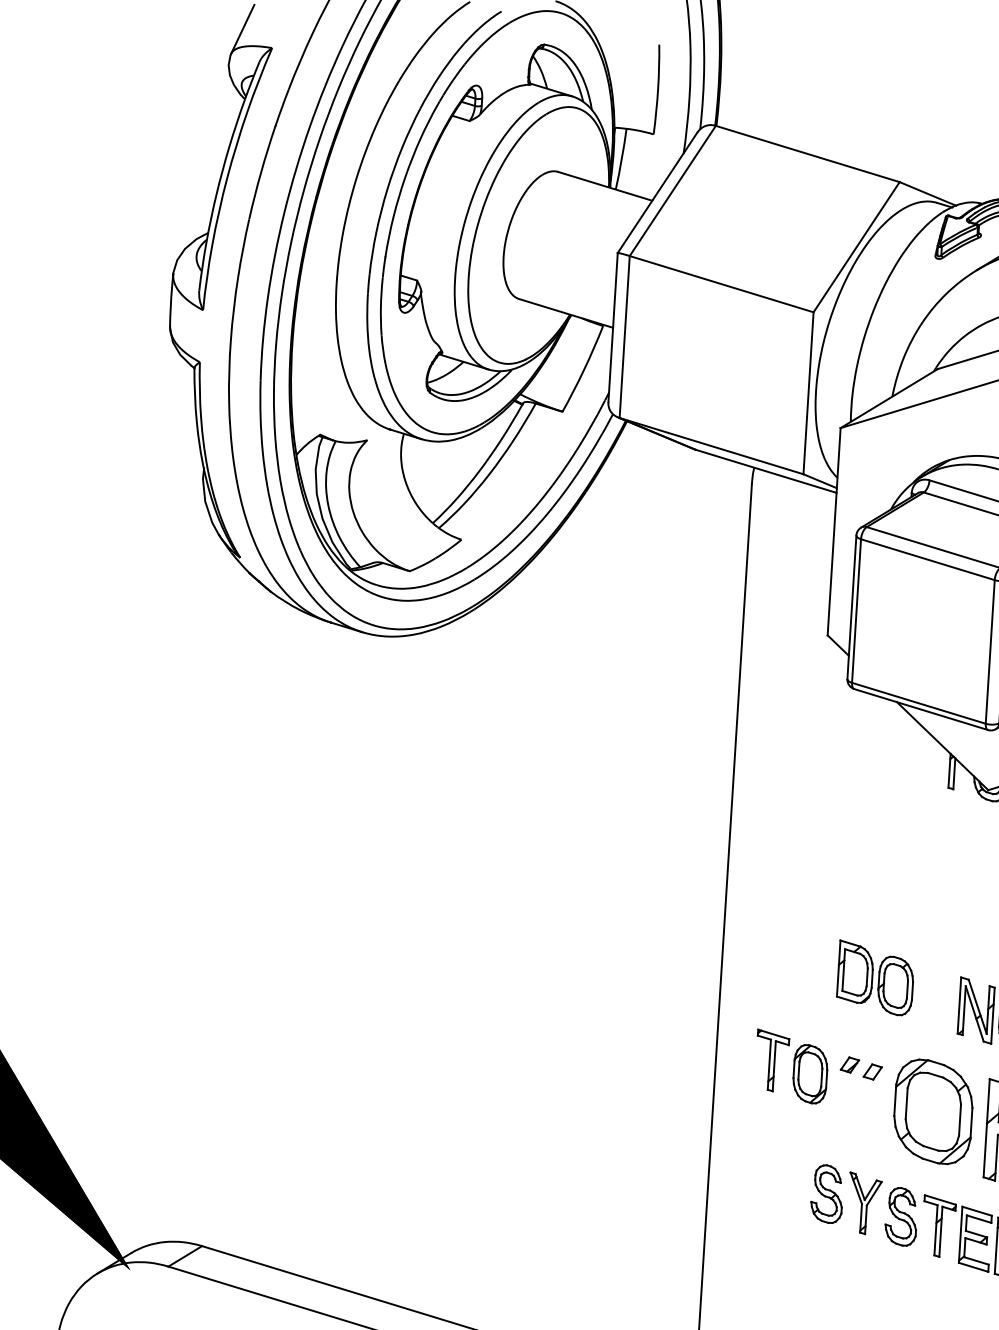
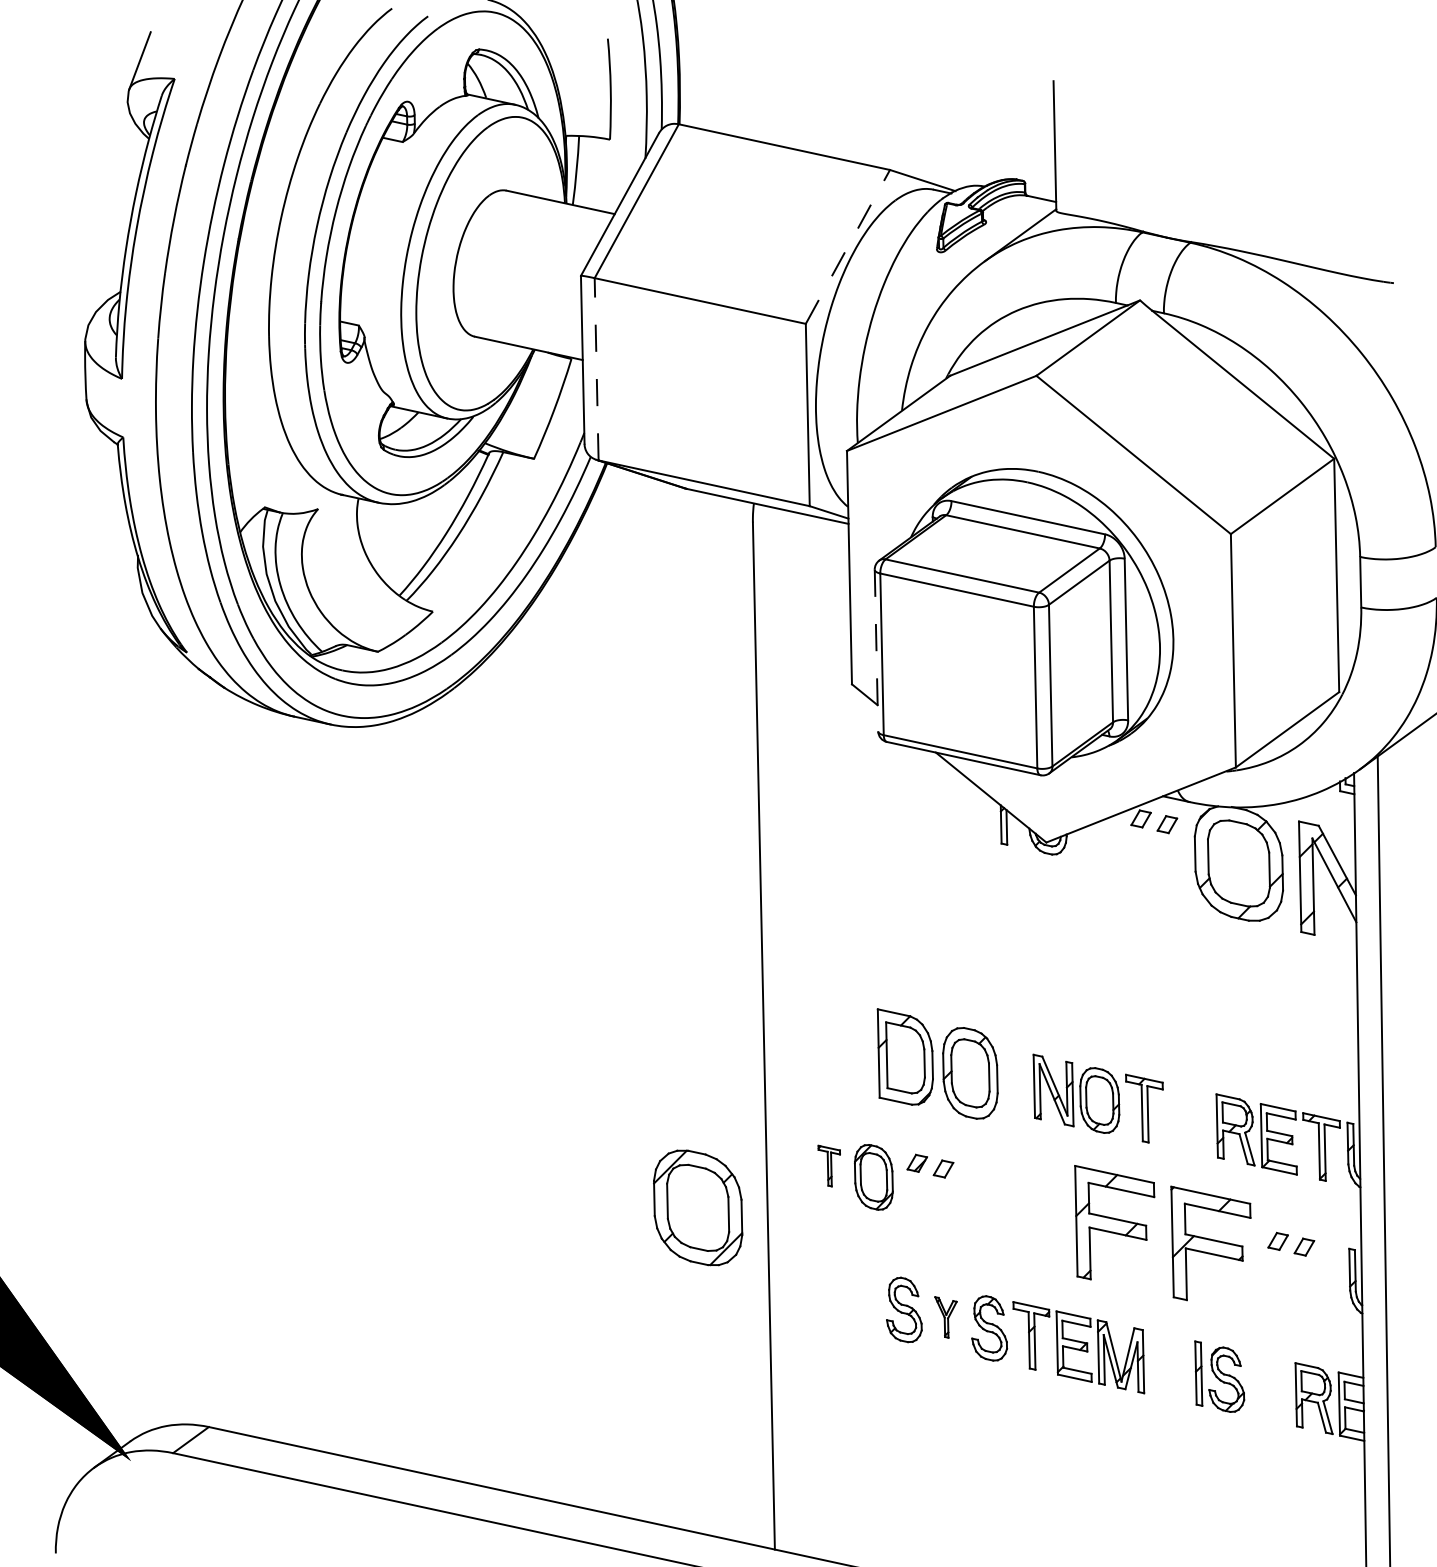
line: (856, 246) -> (847, 246), solid -> dashed
line: (624, 336) -> (596, 368), solid -> dashed
line: (851, 607) -> (876, 650), solid -> dashed
part: (875, 978) -> (937, 1063), size x1.4
part: (771, 1060) -> (829, 1165), size x0.6
part: (933, 1111) -> (698, 1207), moved
part: (863, 1203) -> (945, 1317), size x0.6

